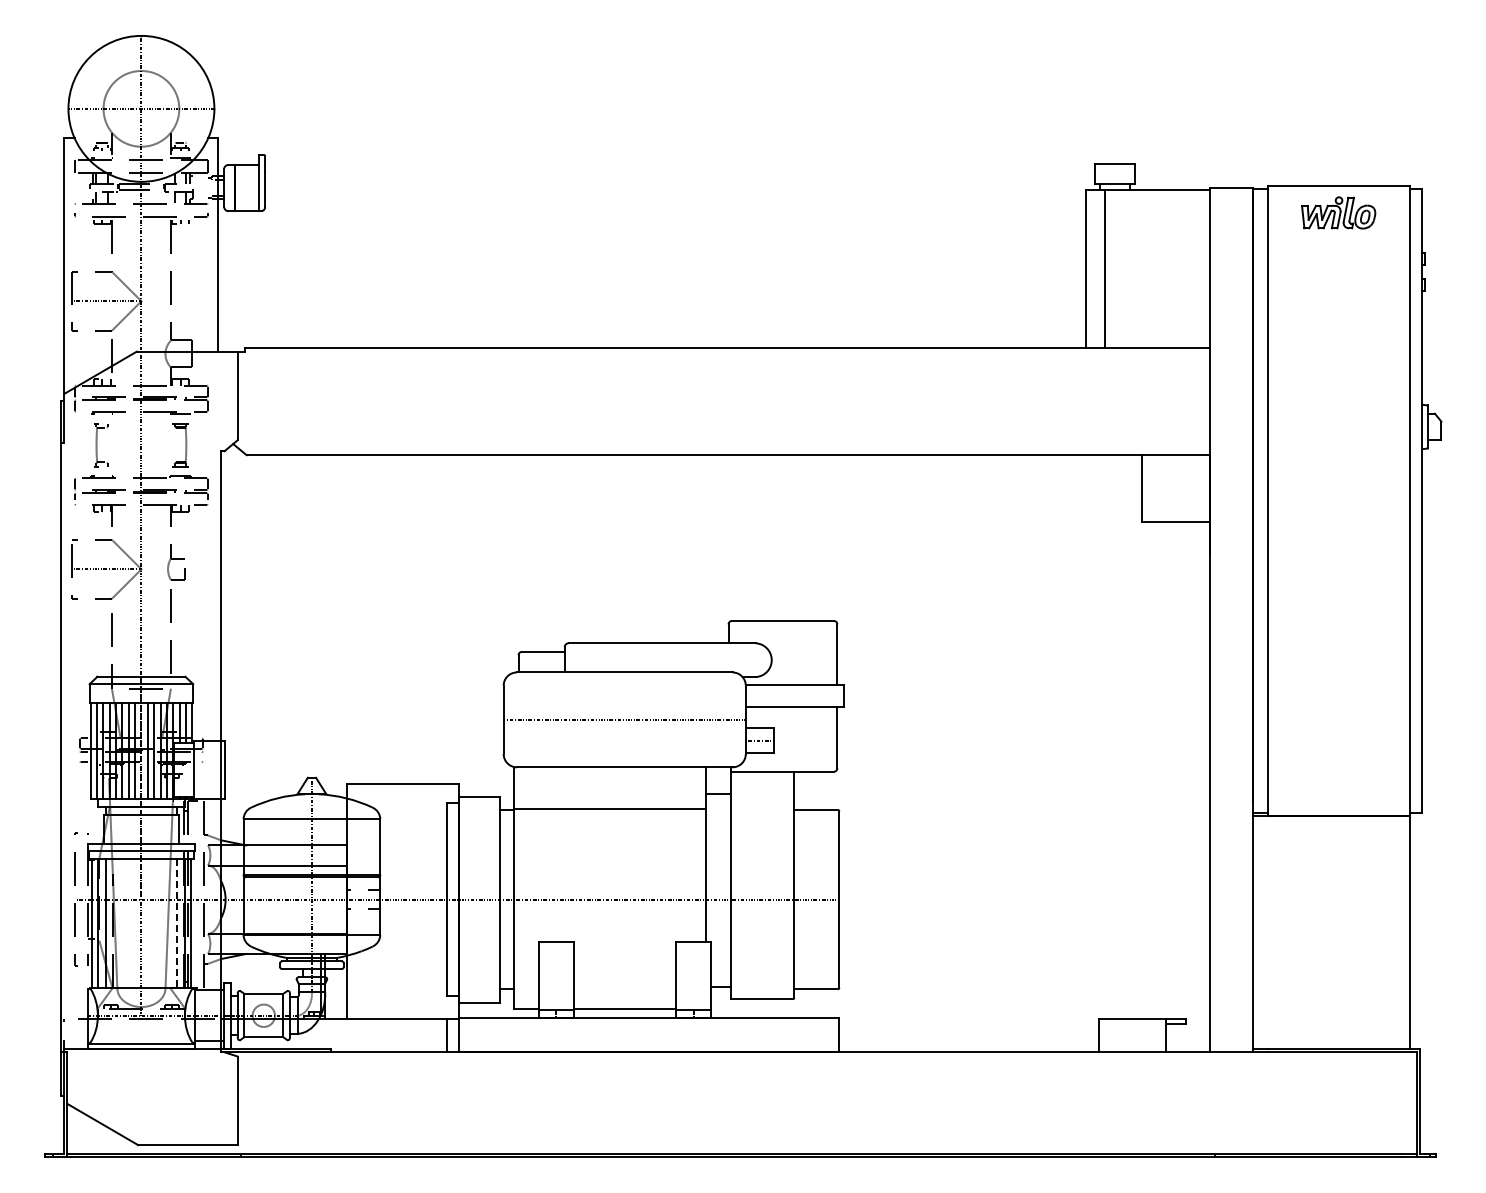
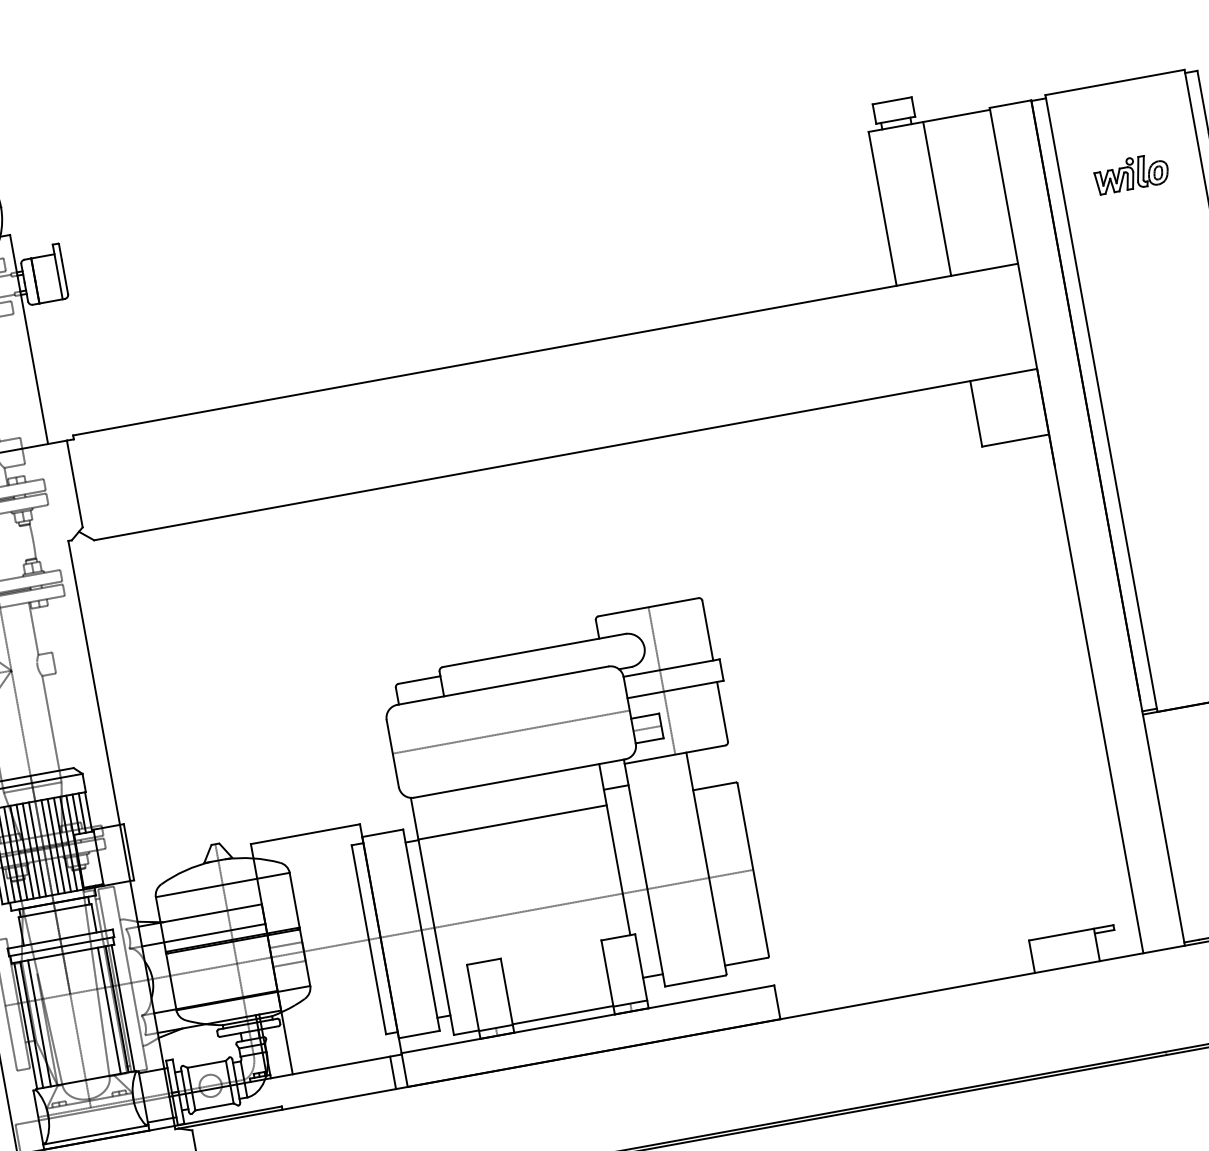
part: (1338, 212) -> (1131, 173), moved
line: (1104, 268) -> (936, 198), moved
line: (782, 696) -> (661, 681), added
line: (177, 923) -> (109, 1010), dashed -> solid

